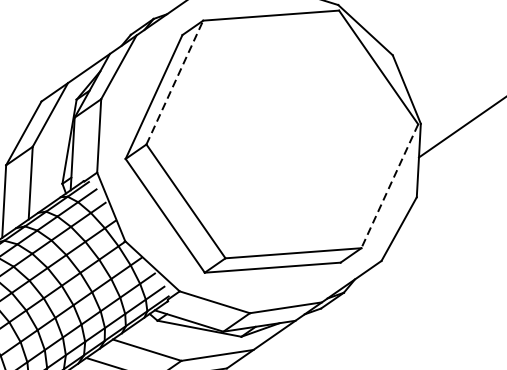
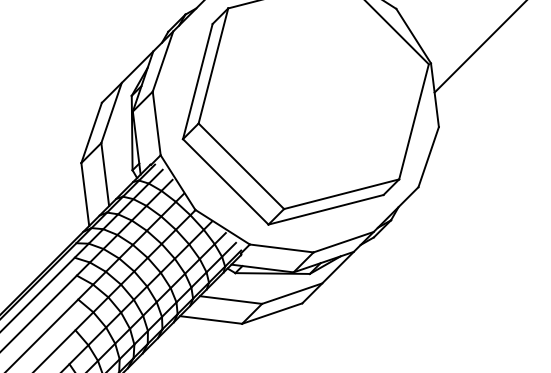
line: (175, 82) -> (213, 65), dashed -> solid
line: (389, 186) -> (413, 122), dashed -> solid

